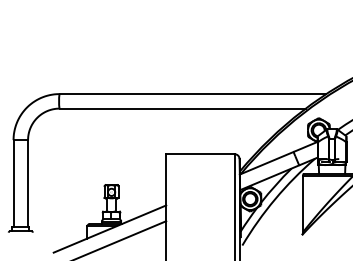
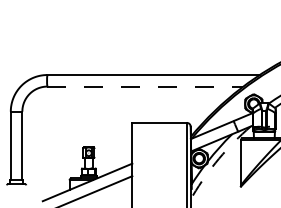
line: (183, 108) -> (146, 86), solid -> dashed
arc: (275, 199) -> (219, 158), solid -> dashed

